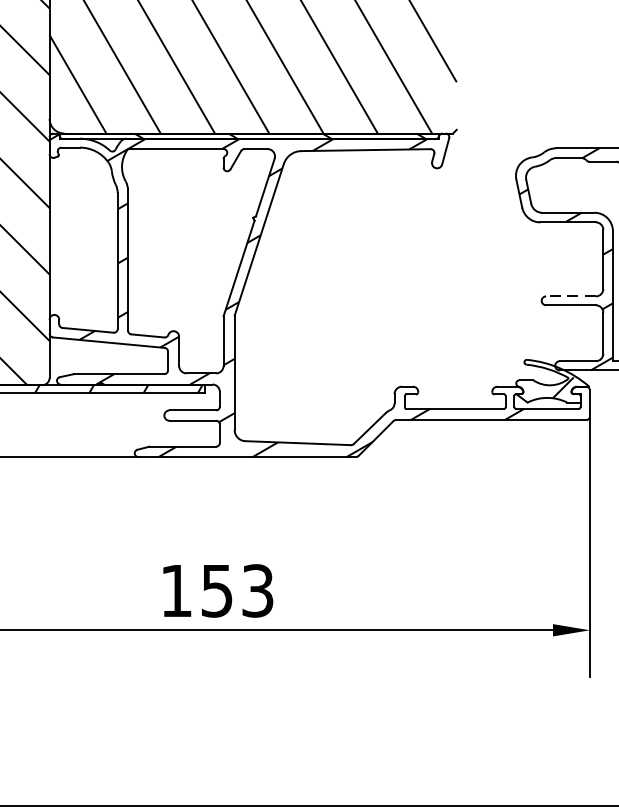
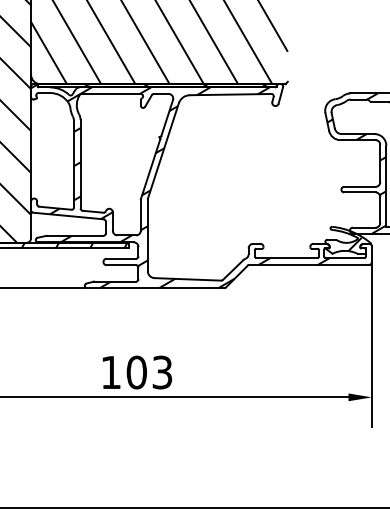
line: (570, 295) -> (359, 186), dashed -> solid
text: (216, 590) -> (136, 372), 153 -> 103

